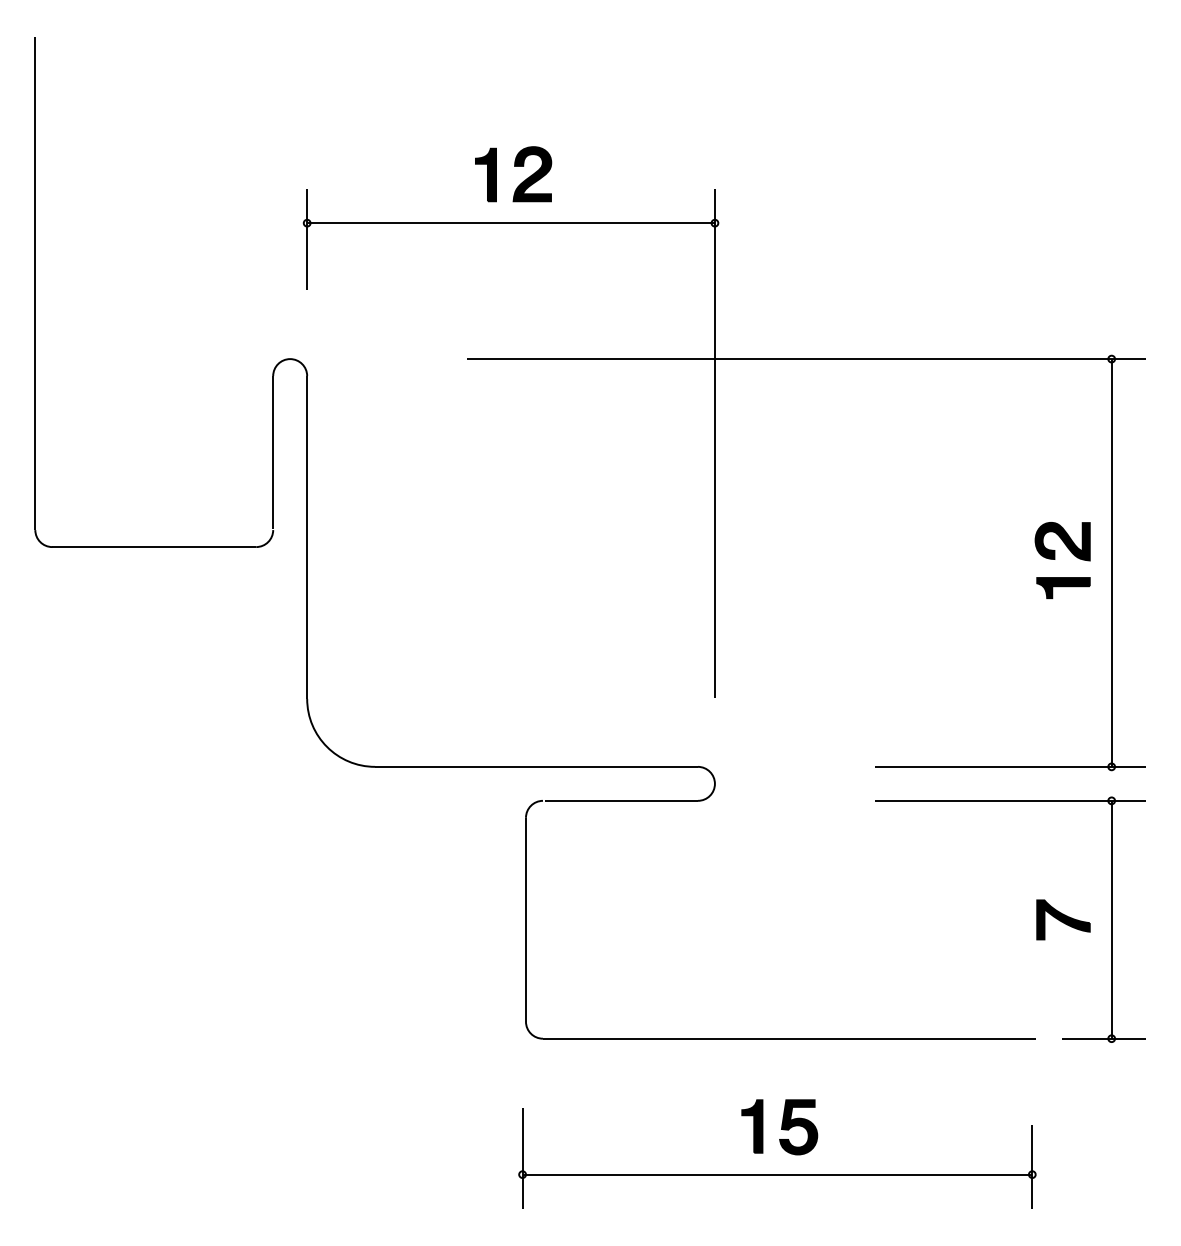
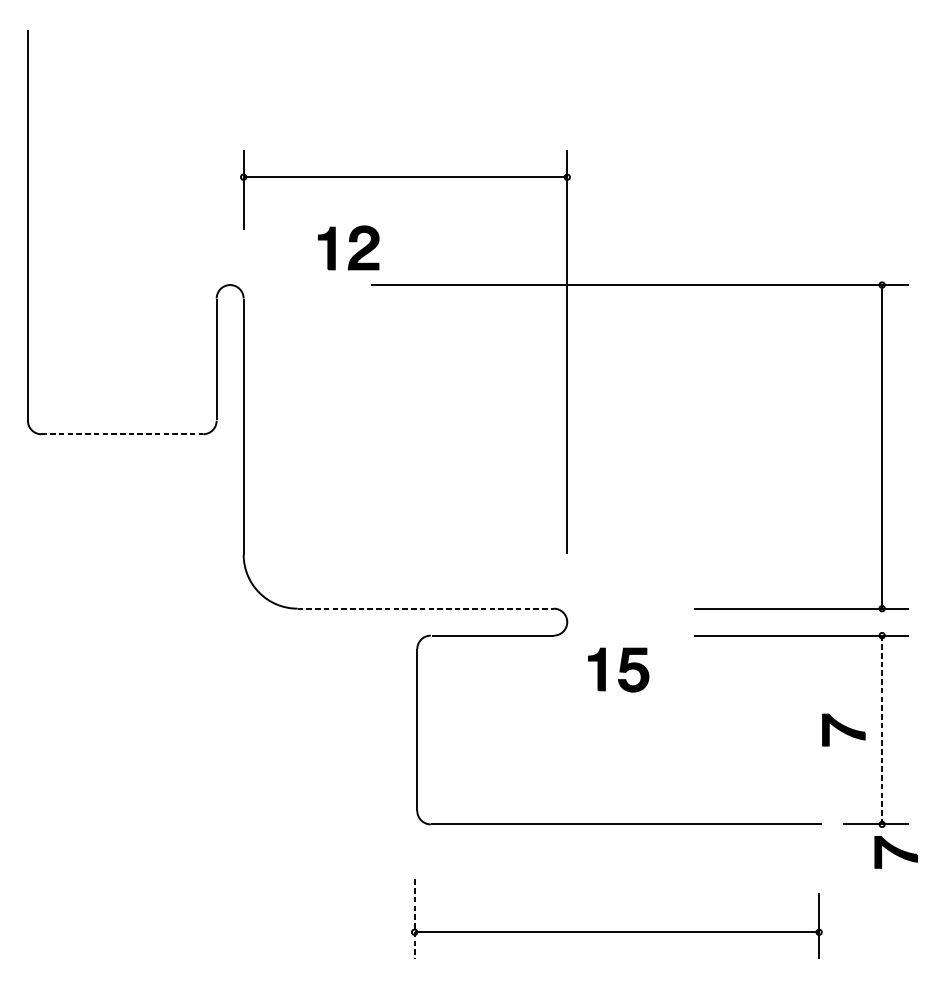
part: (514, 166) -> (349, 241), moved
line: (154, 547) -> (122, 434), solid -> dashed
part: (1055, 559) -> (837, 444), removed
line: (537, 766) -> (426, 608), solid -> dashed
line: (1111, 919) -> (881, 729), solid -> dashed
part: (1129, 1073) -> (896, 852), added
part: (779, 1127) -> (618, 670), moved
line: (522, 1158) -> (414, 919), solid -> dashed

